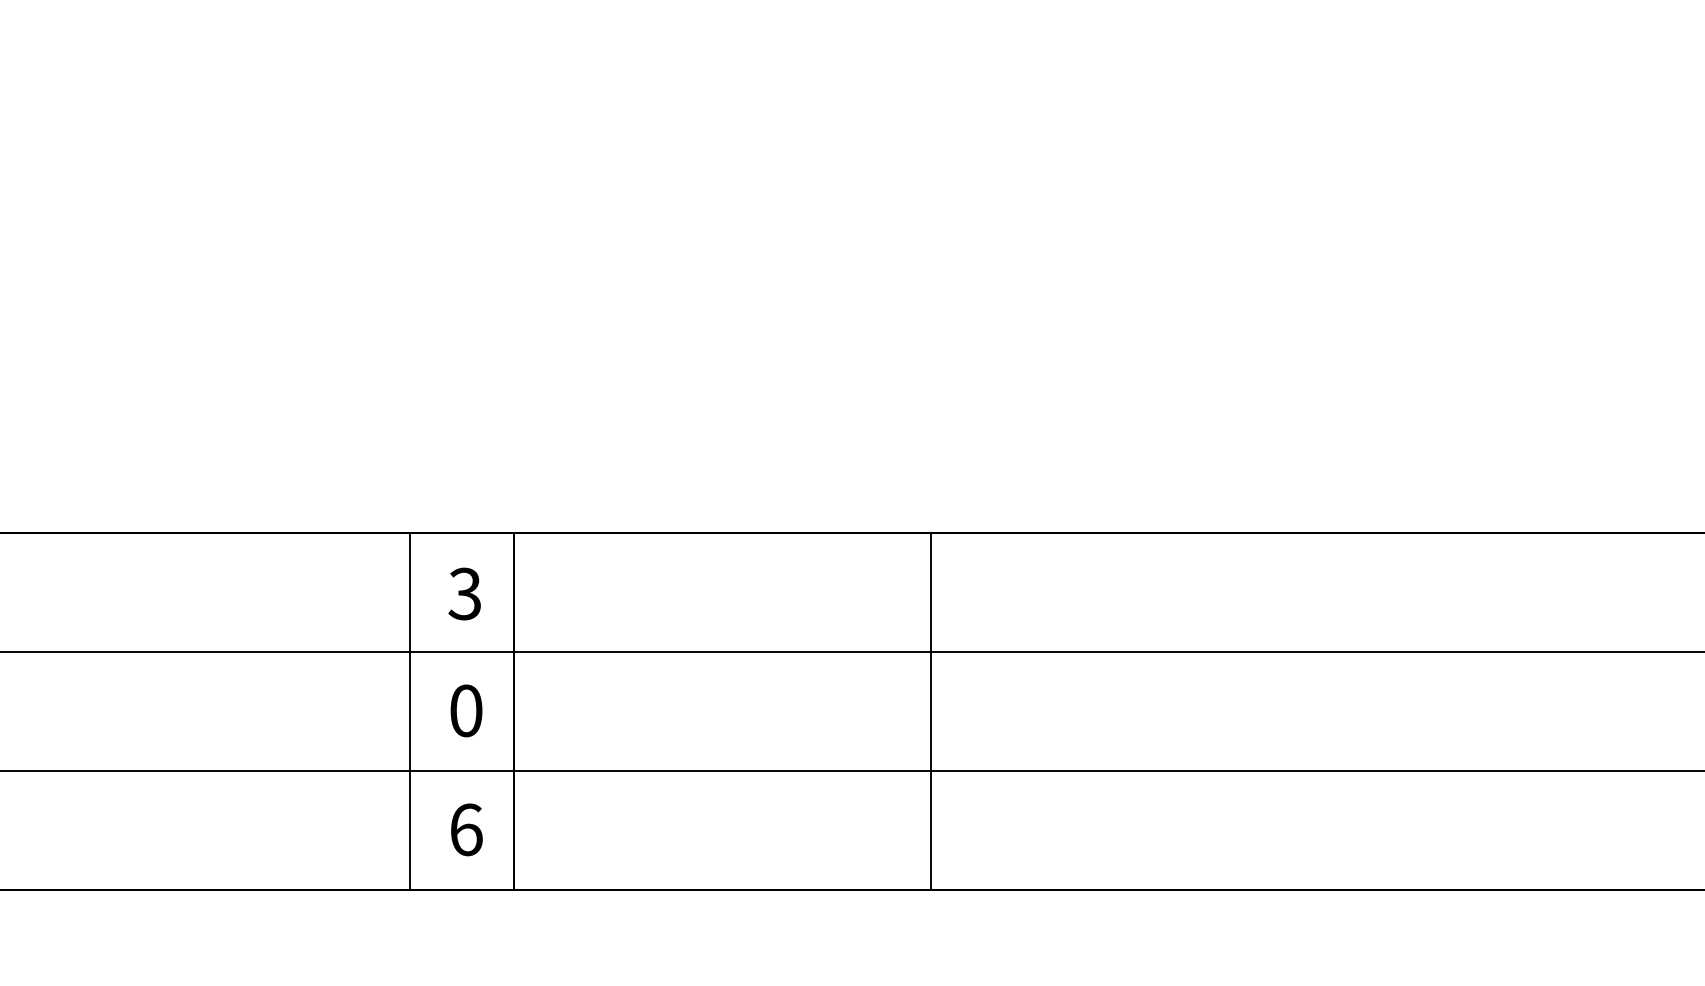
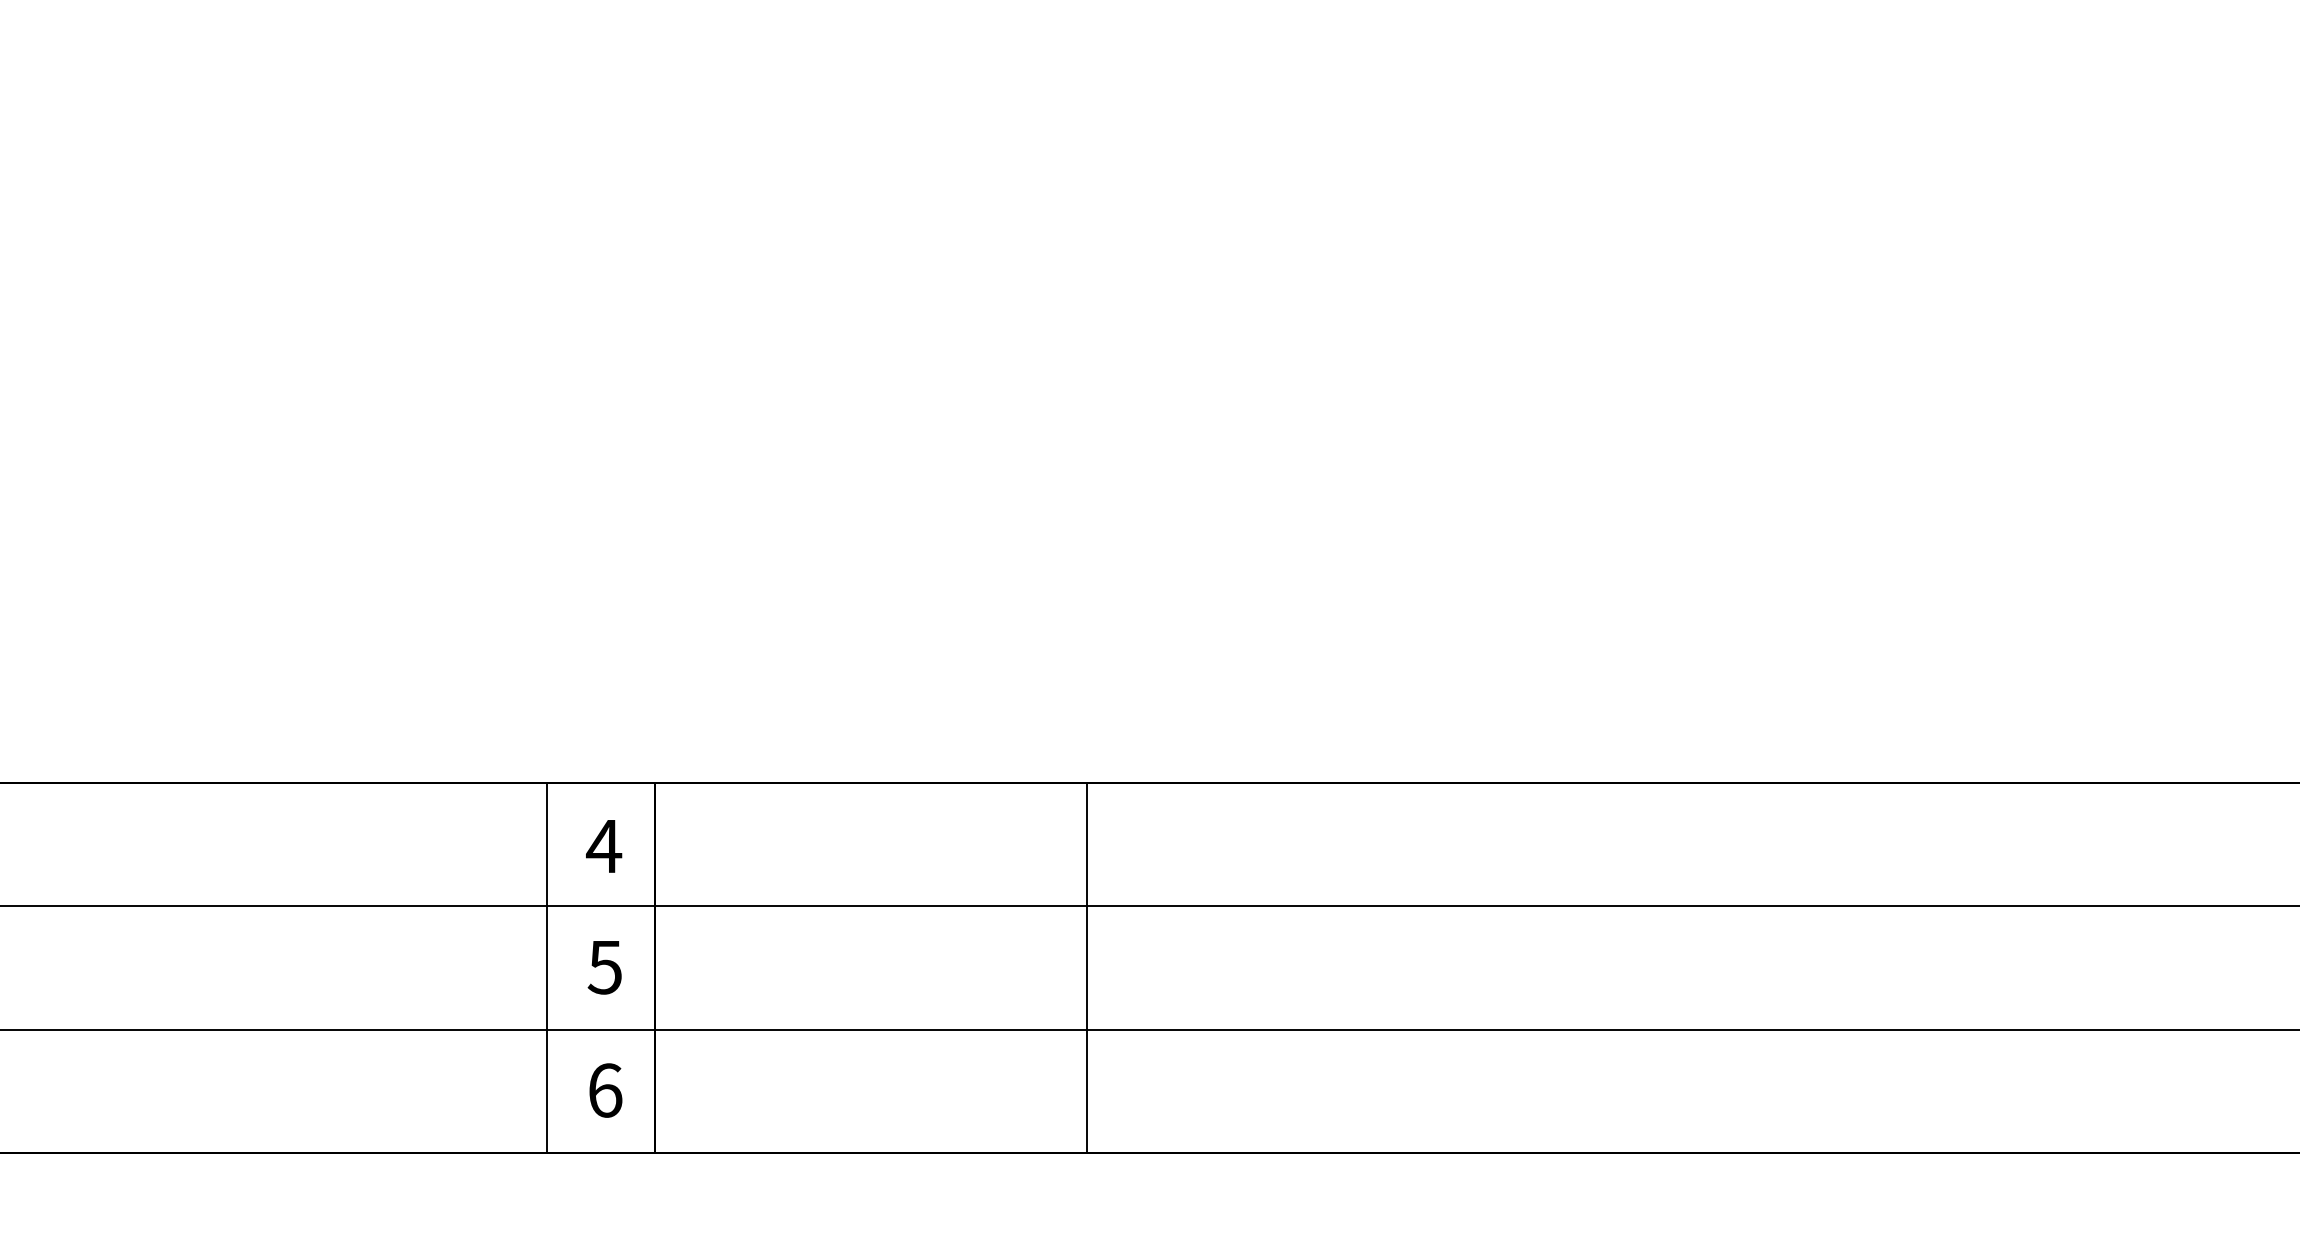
text: (465, 594) -> (604, 846), 3 -> 4
text: (465, 711) -> (604, 967), 0 -> 5

